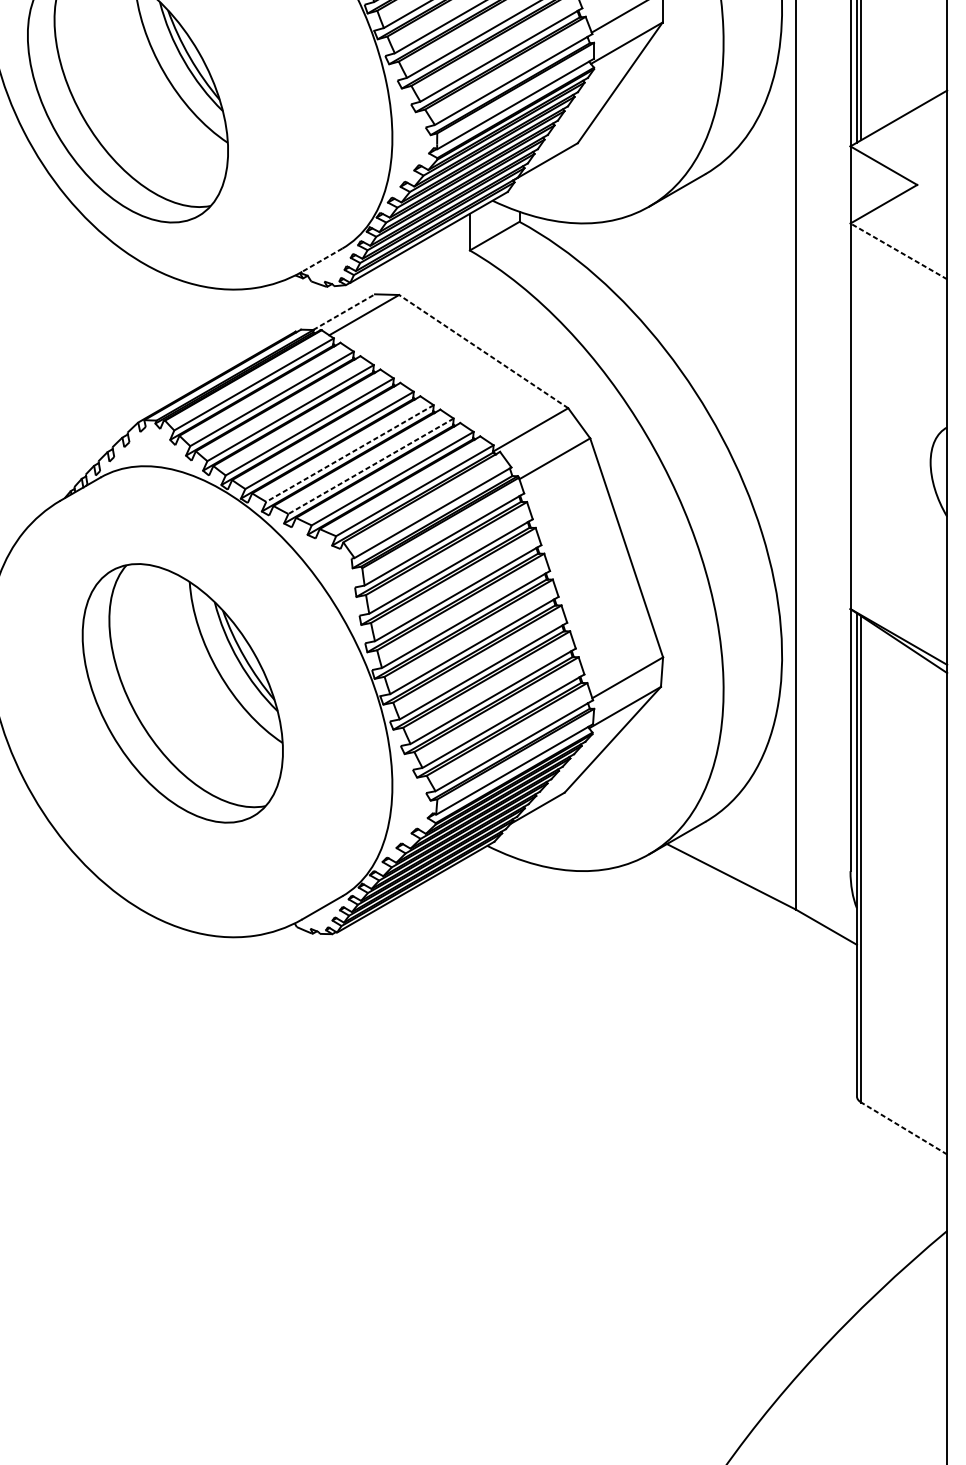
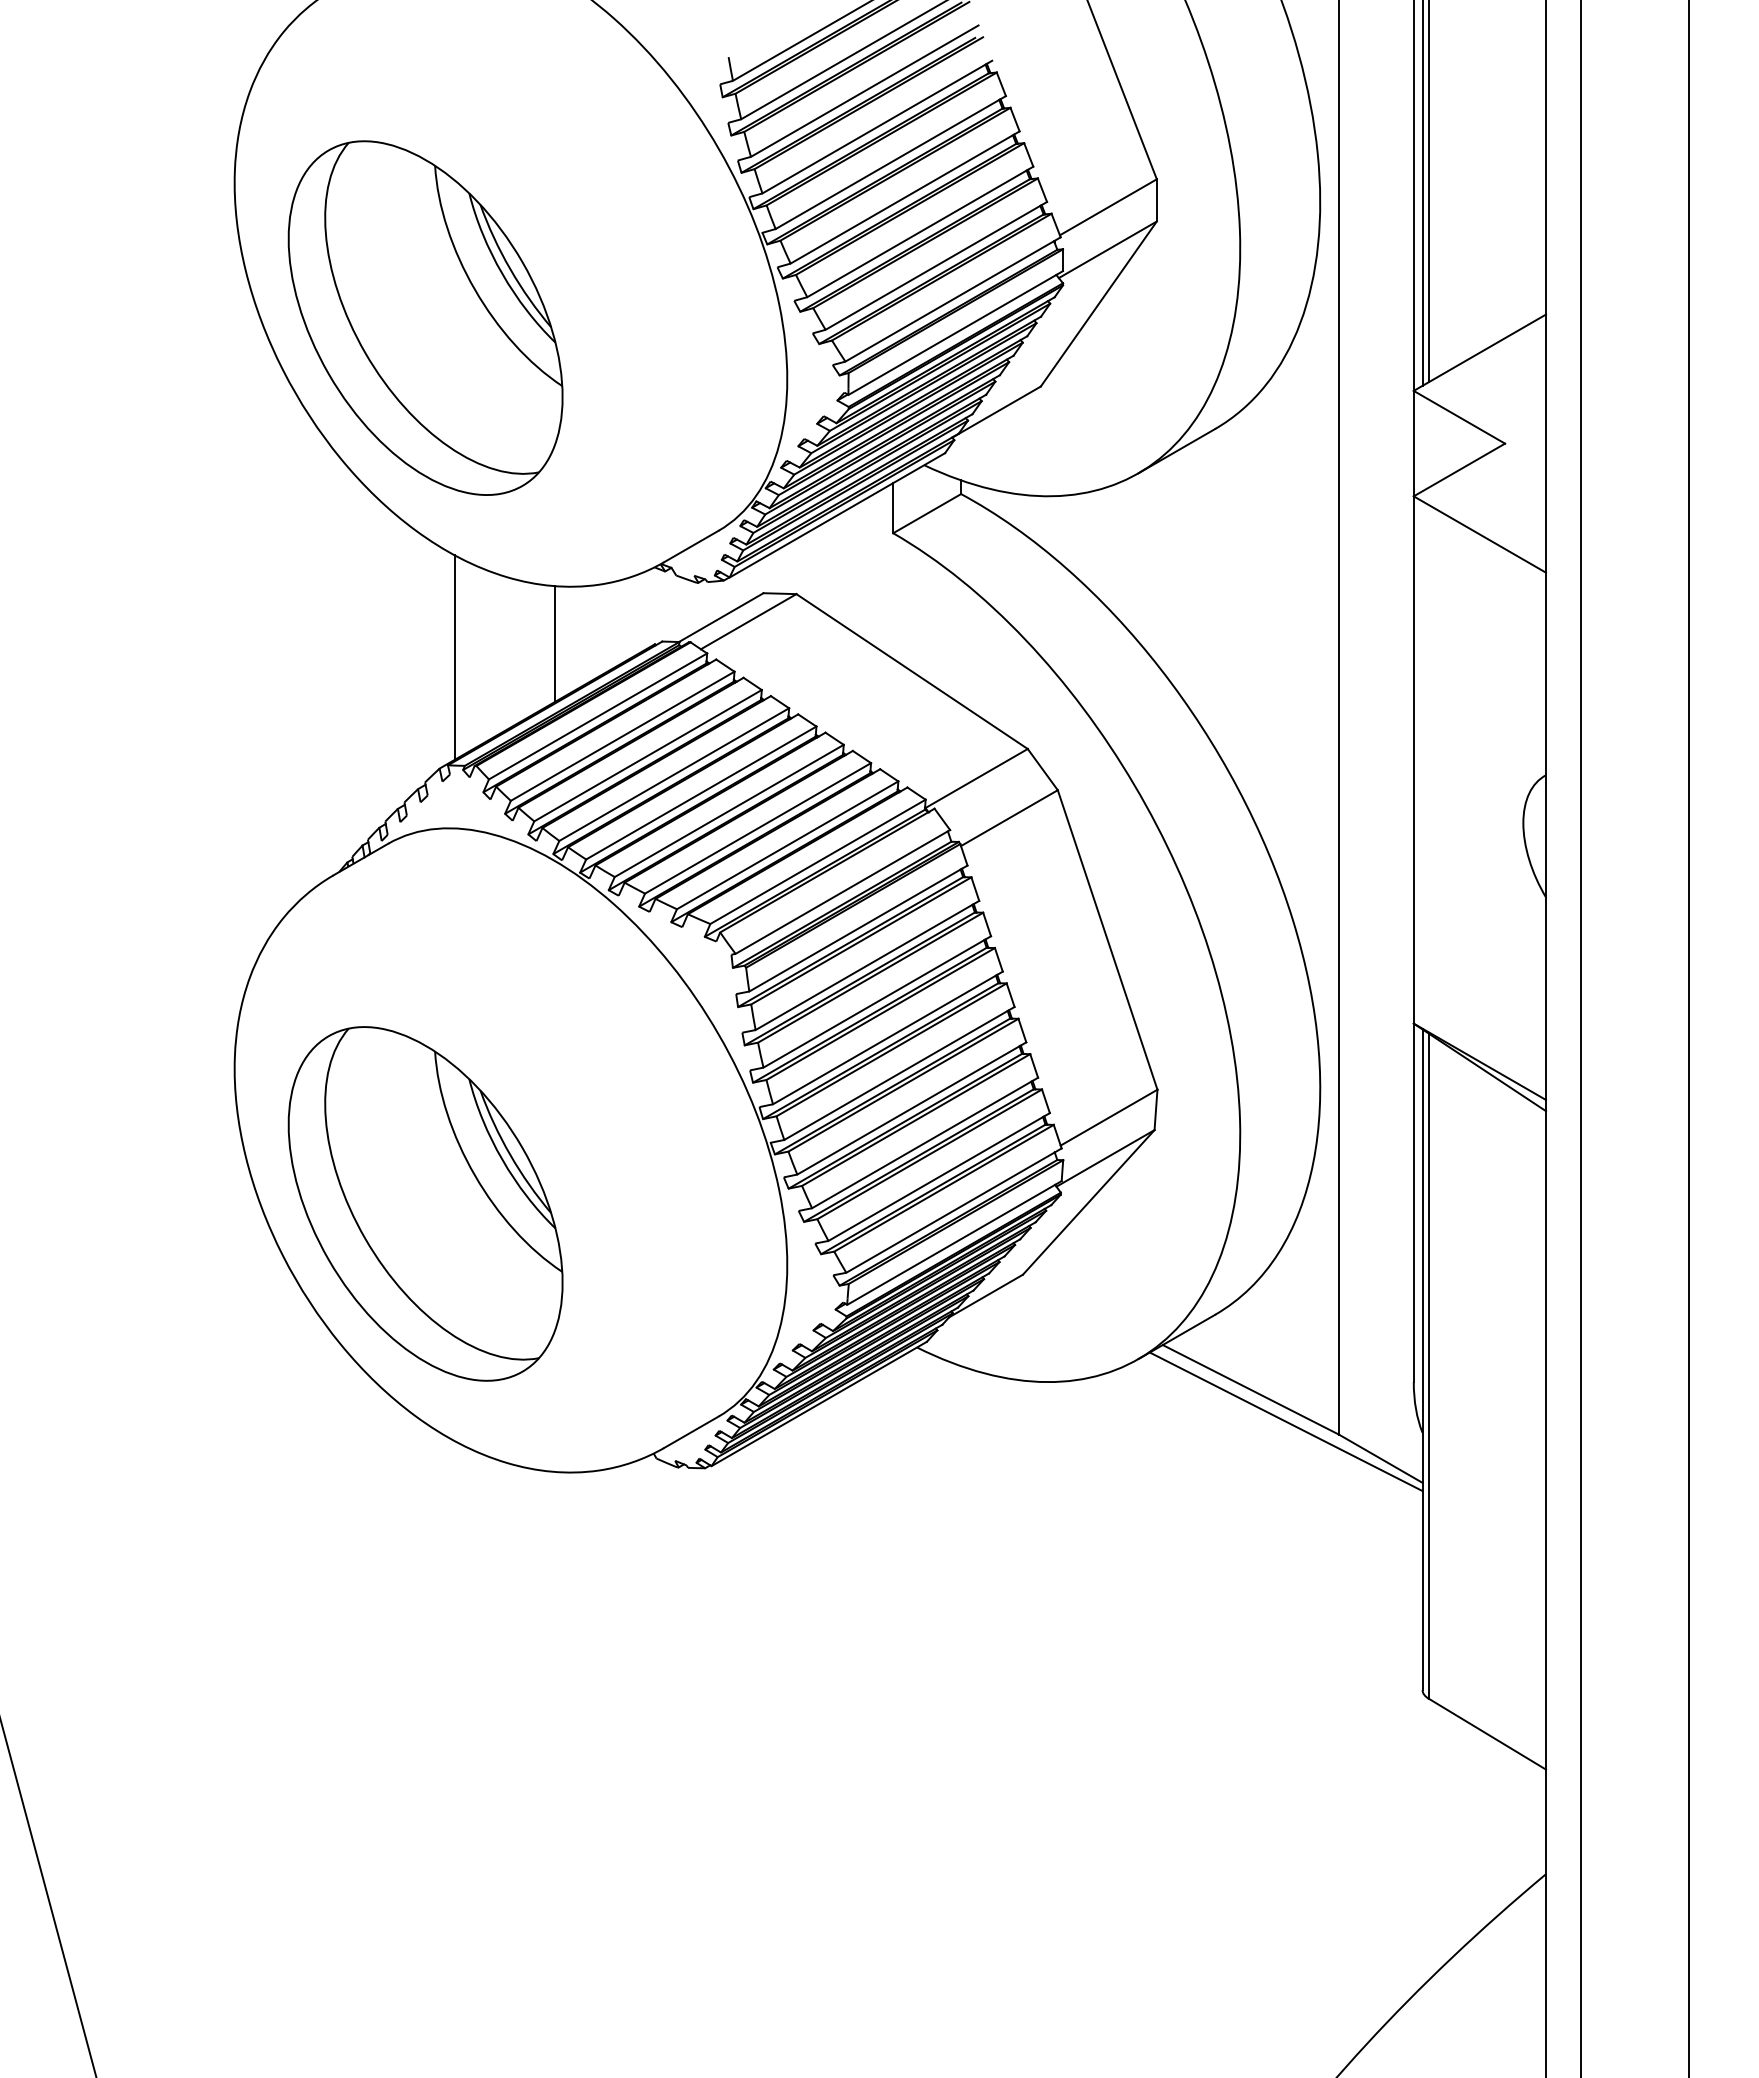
line: (898, 251) -> (1479, 534), dashed -> solid
line: (322, 260) -> (691, 546), dashed -> solid
line: (344, 312) -> (721, 617), dashed -> solid
line: (222, 331) -> (555, 643), added
line: (149, 341) -> (454, 657), added
line: (483, 351) -> (911, 671), dashed -> solid
line: (349, 453) -> (728, 811), dashed -> solid
line: (370, 466) -> (757, 828), dashed -> solid
part: (182, 693) -> (425, 1203), moved
line: (756, 899) -> (1285, 1421), added
line: (904, 1128) -> (1487, 1734), dashed -> solid

